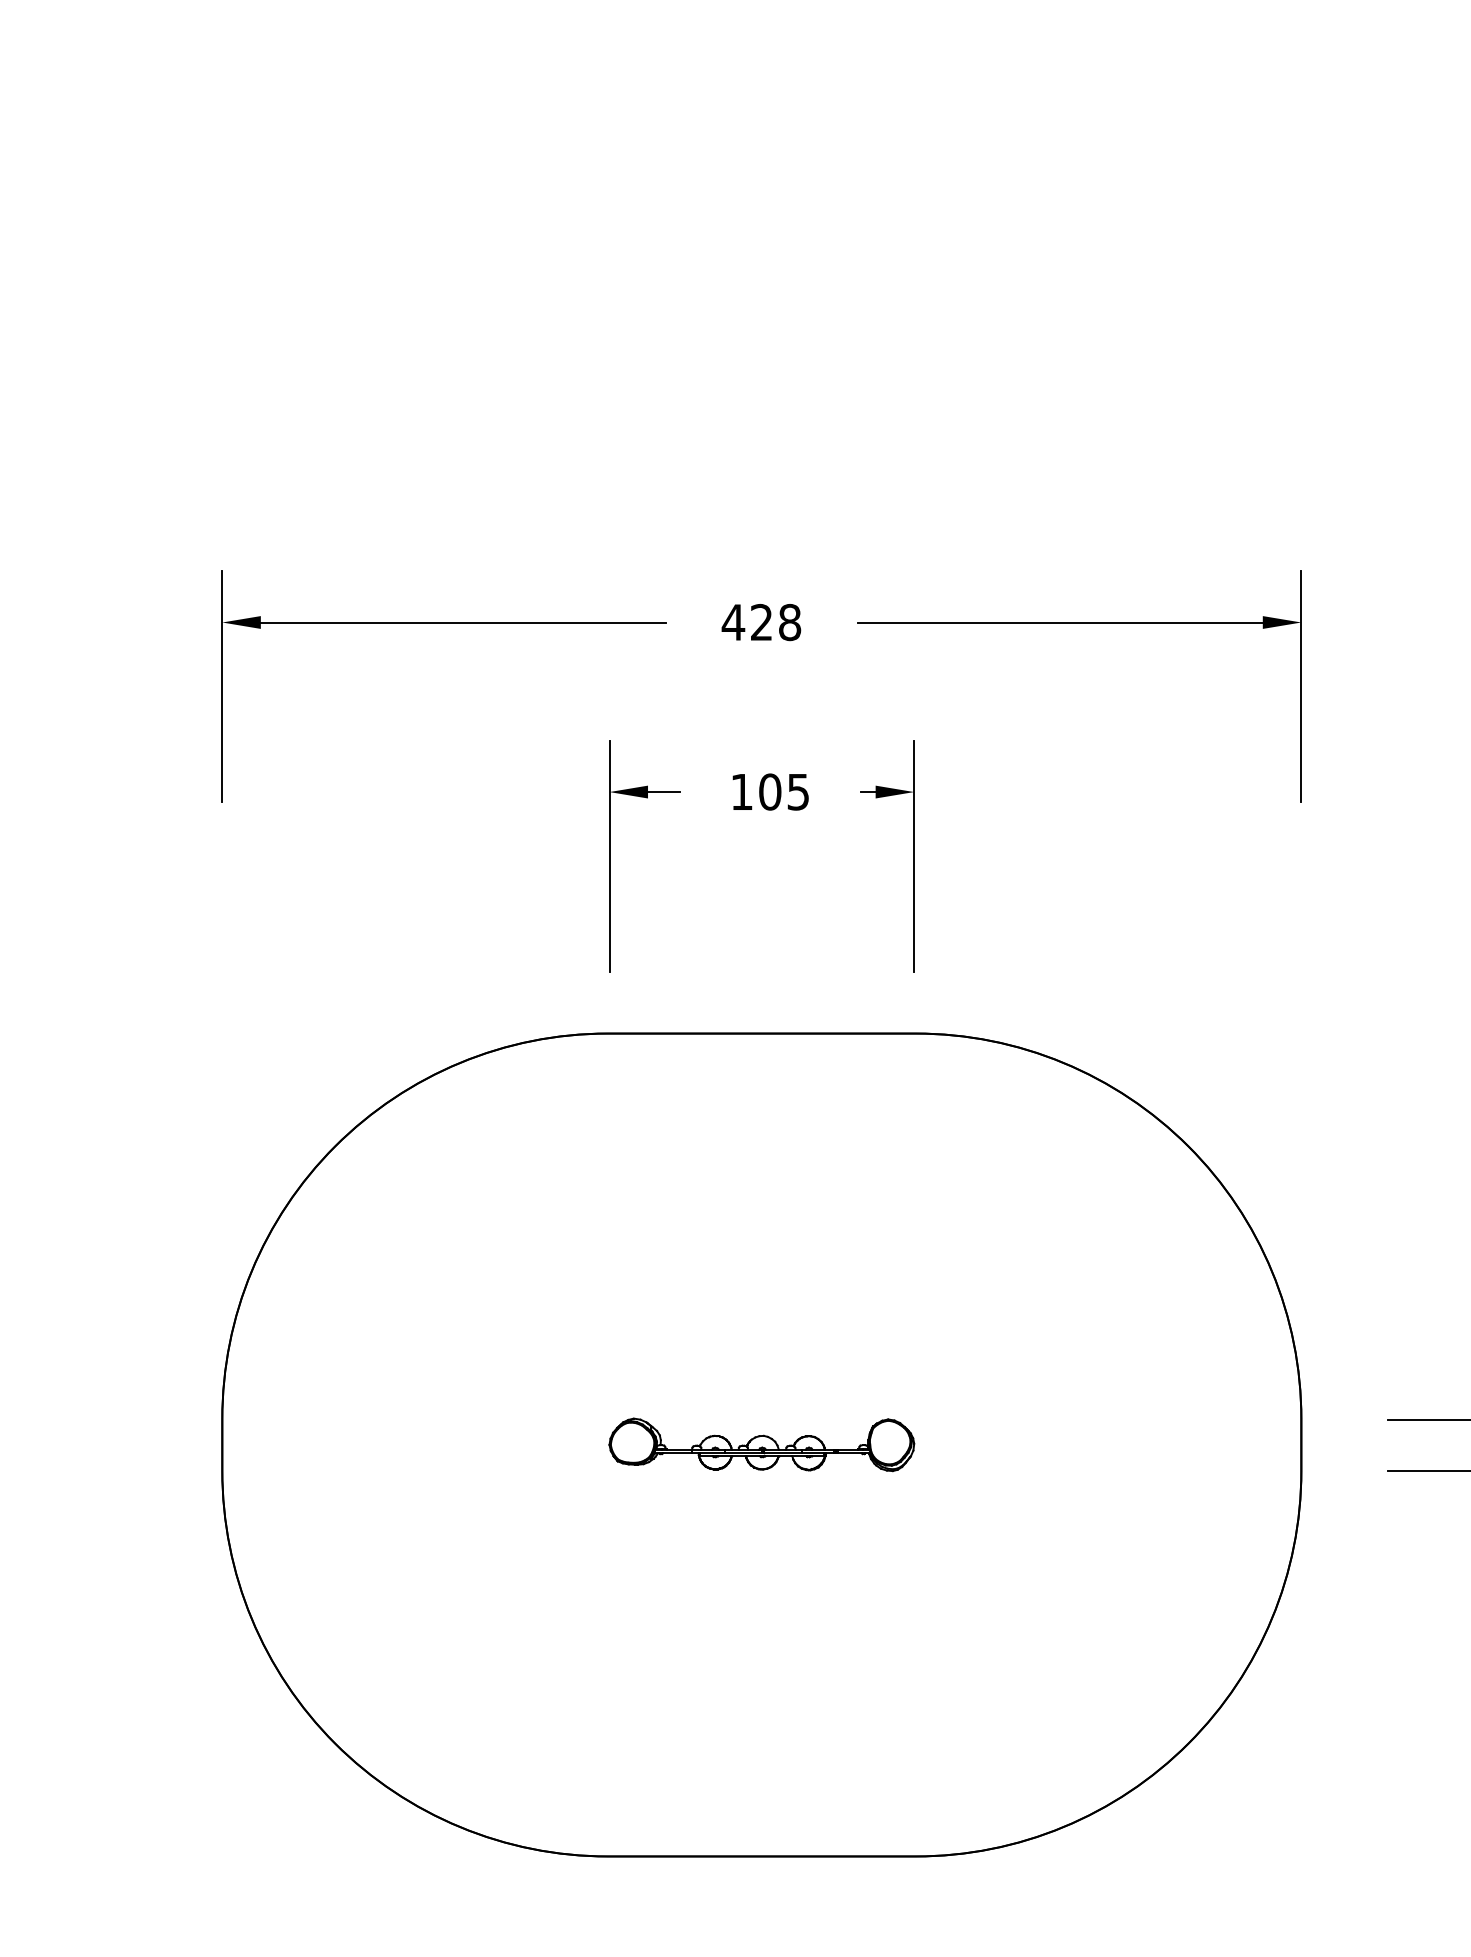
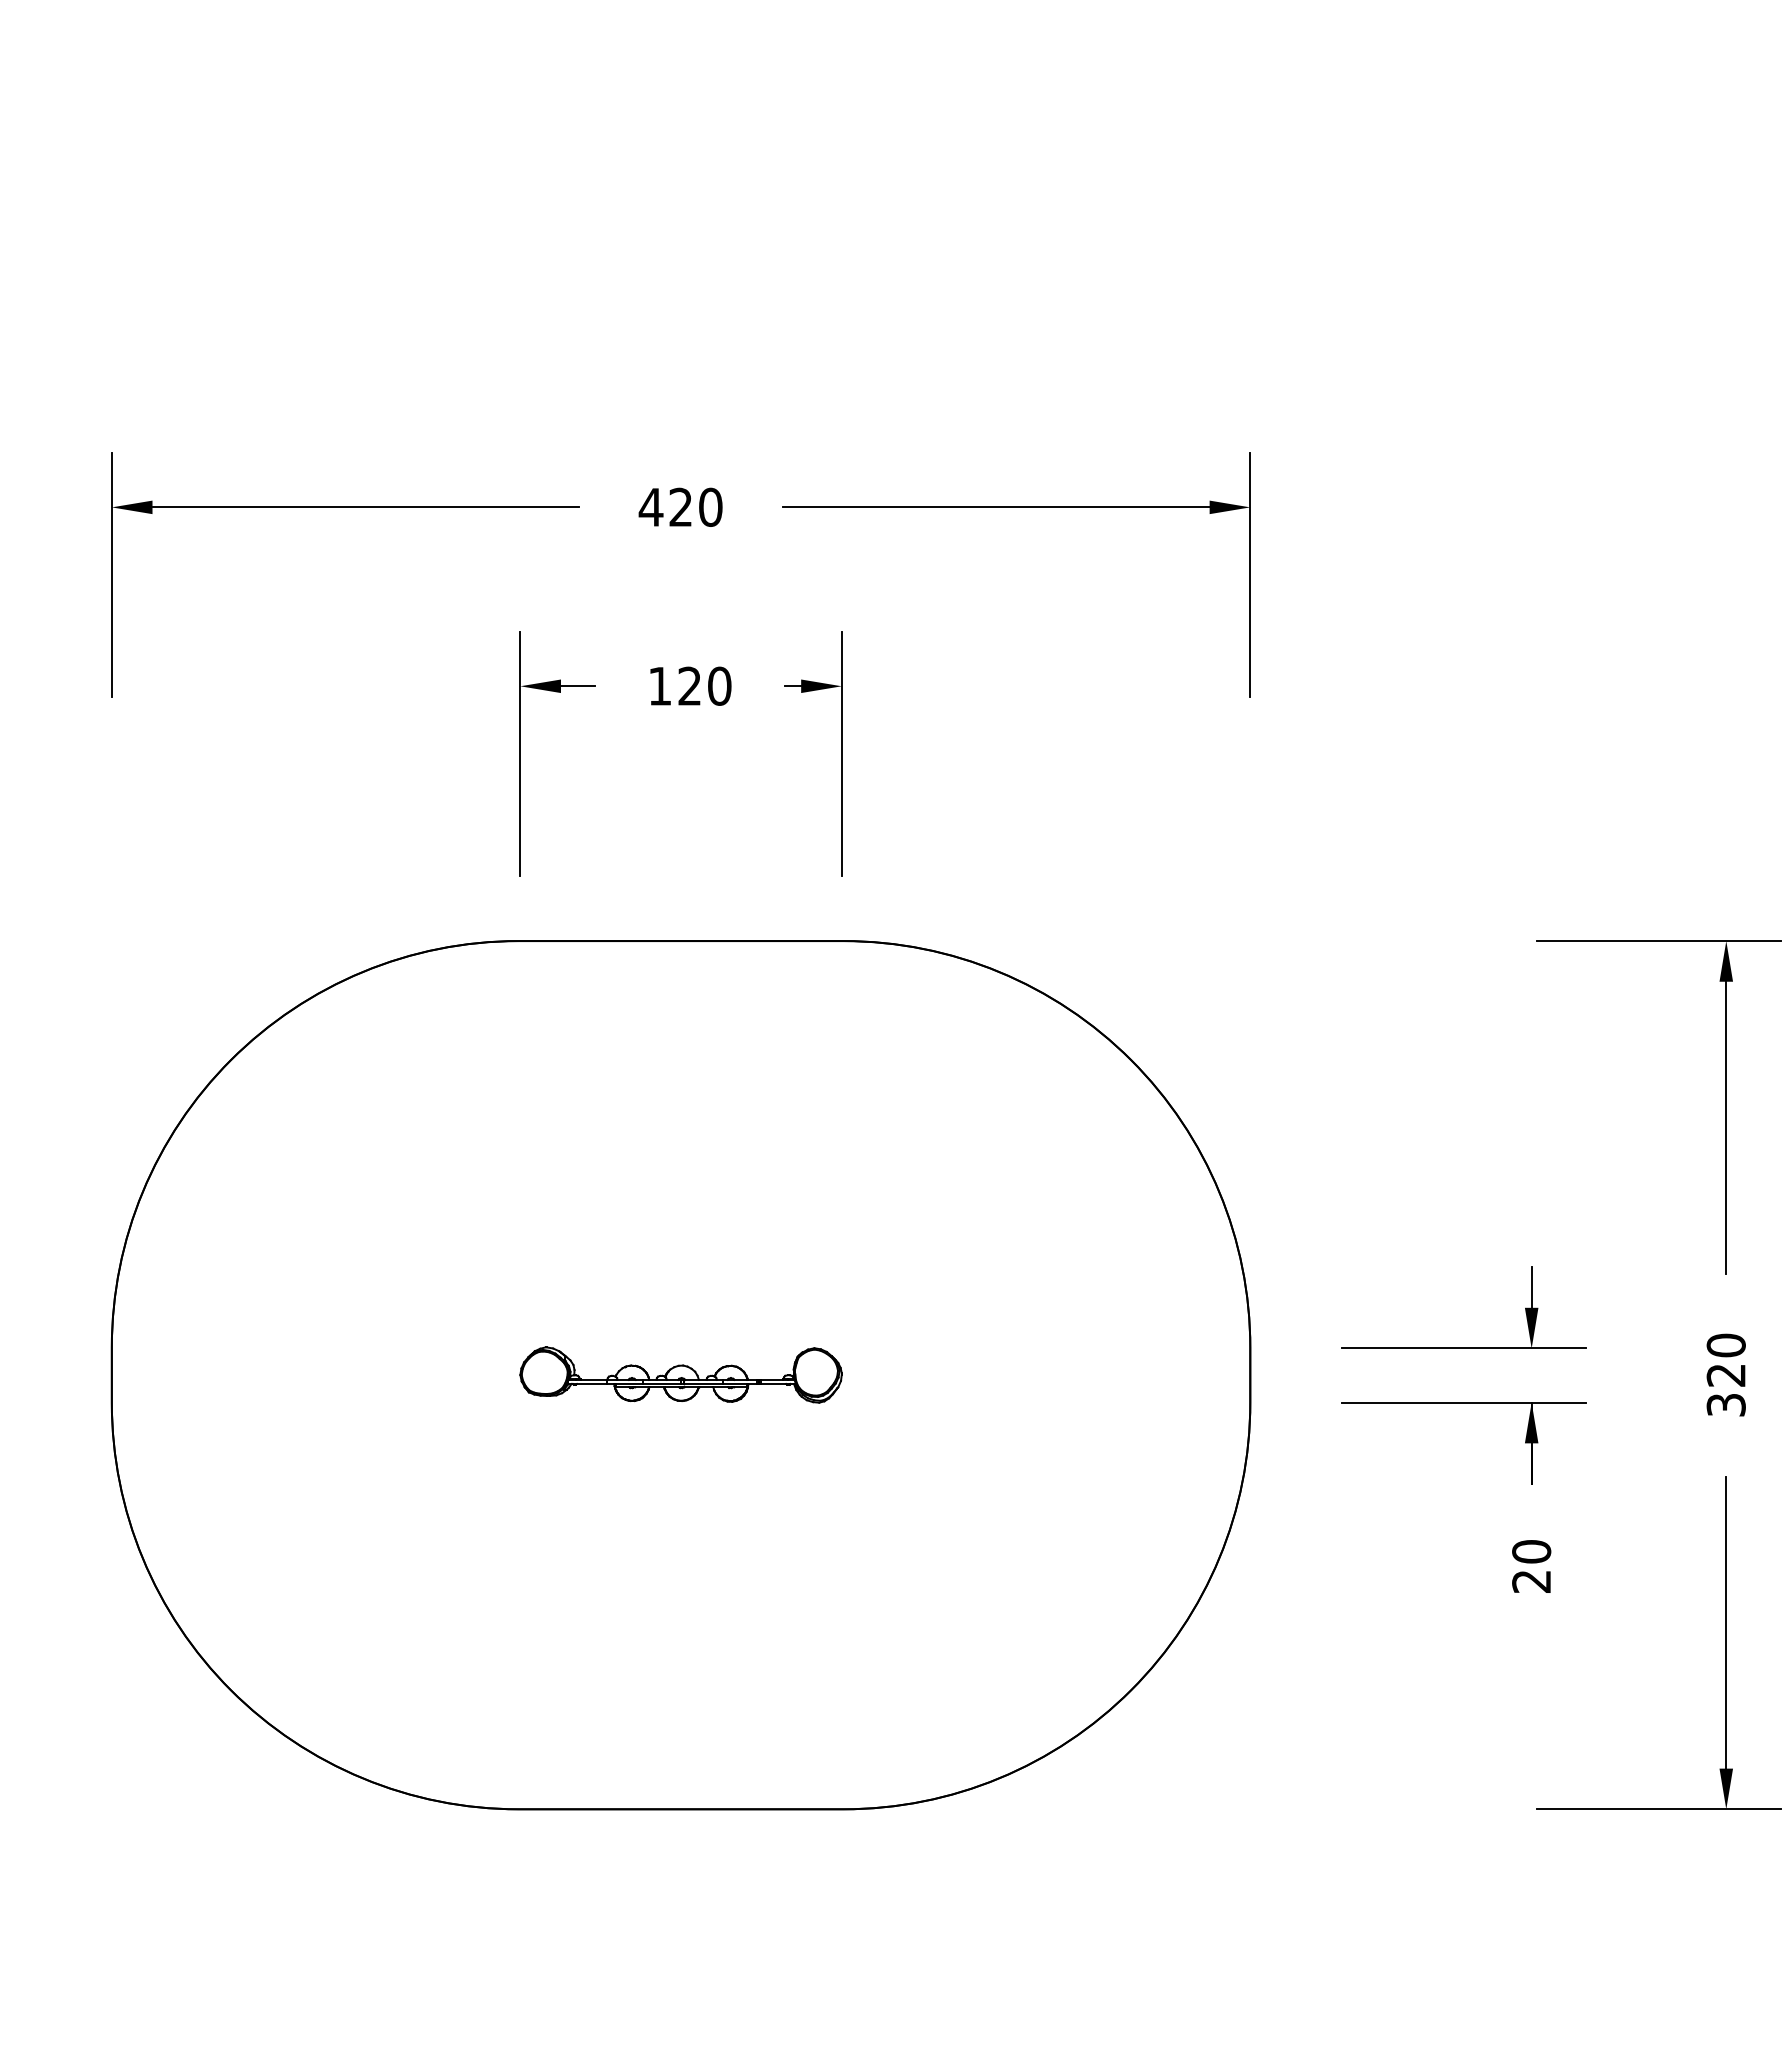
text: (789, 622) -> (710, 507), 428 -> 420
text: (784, 791) -> (704, 685), 105 -> 120

